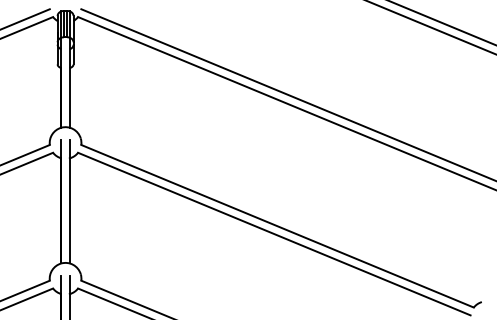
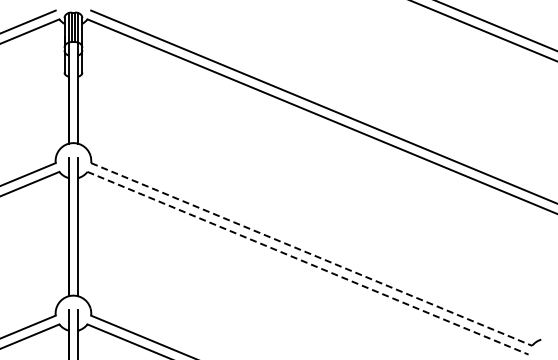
line: (277, 226) -> (311, 254), solid -> dashed
line: (274, 234) -> (308, 263), solid -> dashed

